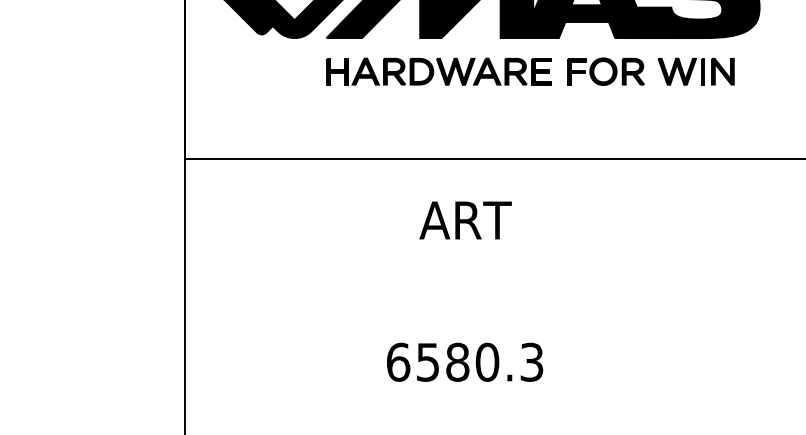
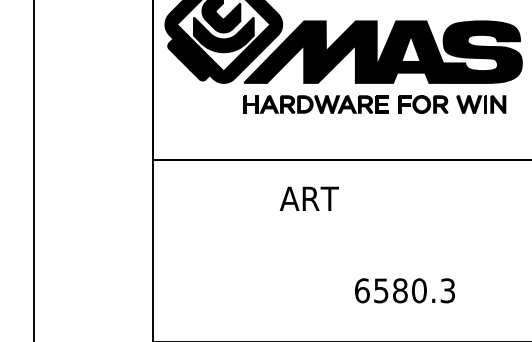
text: (464, 219) -> (308, 198), moved
text: (464, 361) -> (404, 290), moved

